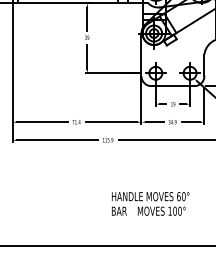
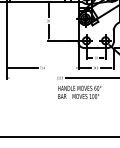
line: (112, 123) -> (62, 68), removed
line: (56, 141) -> (31, 78), removed
text: (150, 202) -> (79, 91), moved

